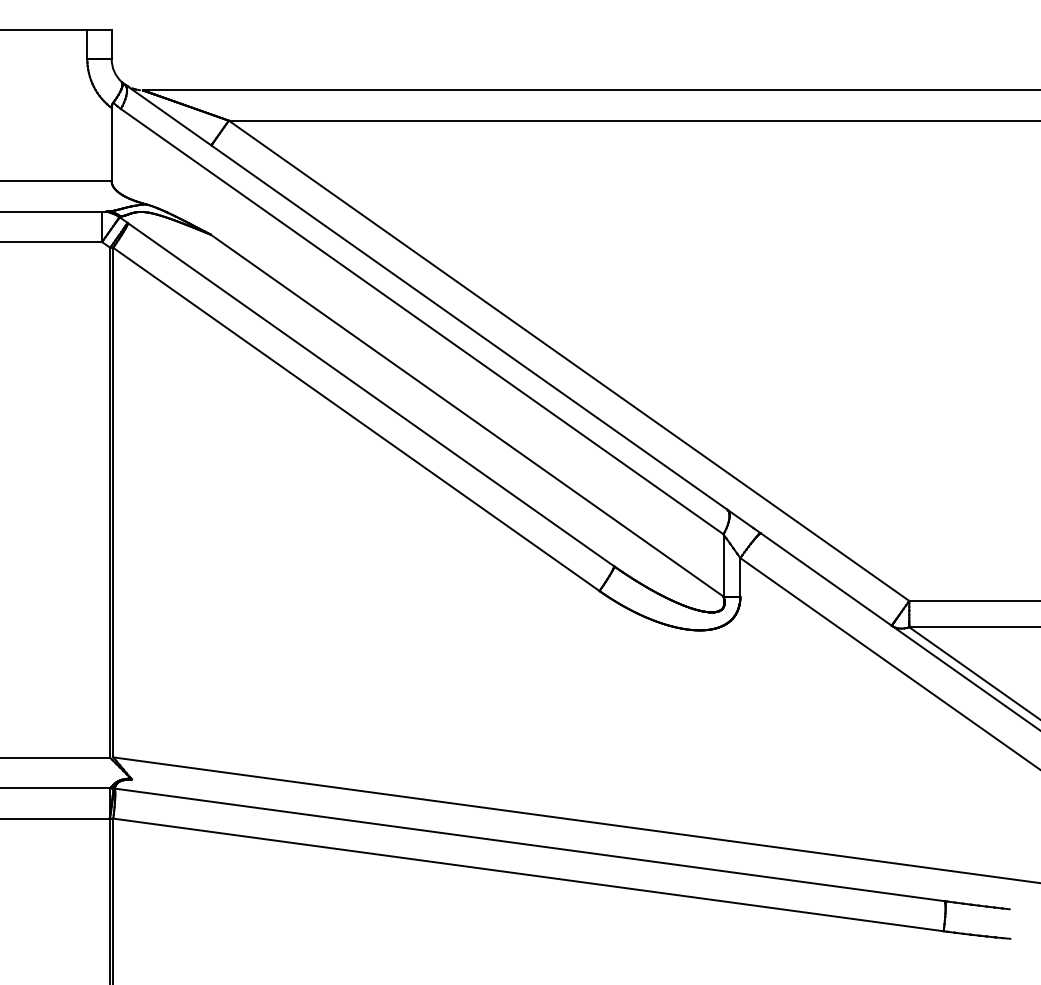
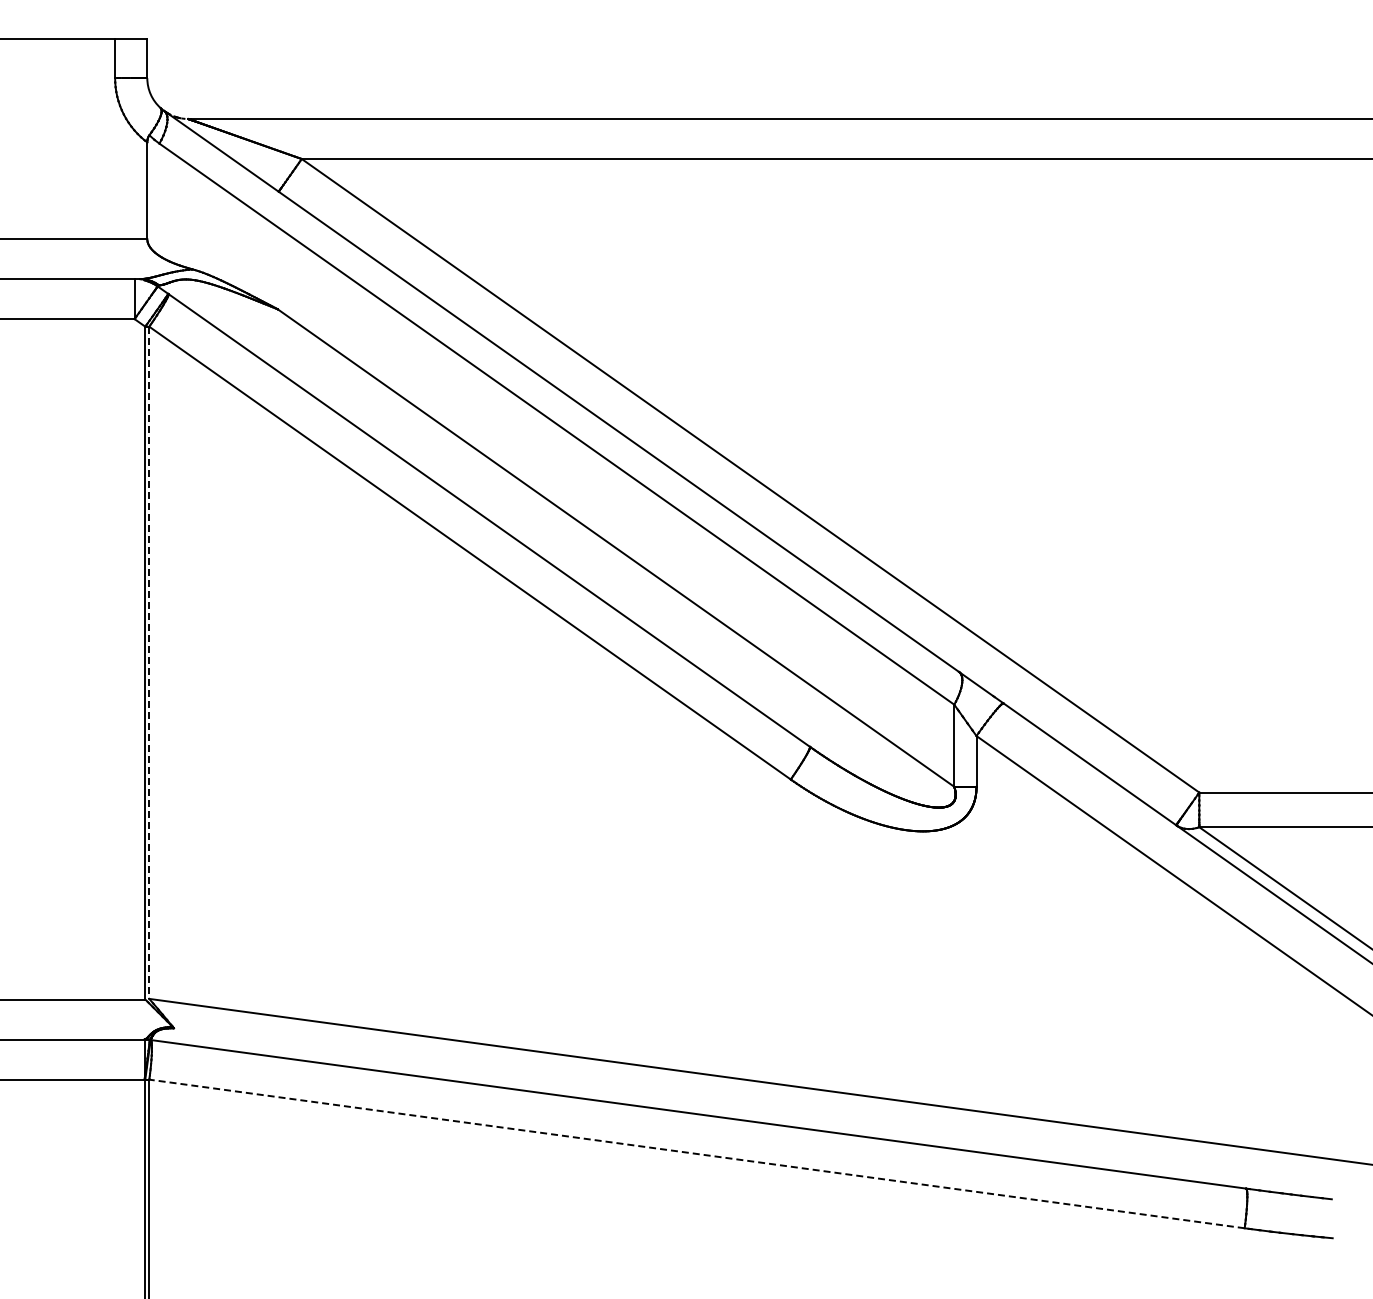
line: (113, 503) -> (149, 663), solid -> dashed
line: (528, 874) -> (697, 1153), solid -> dashed

